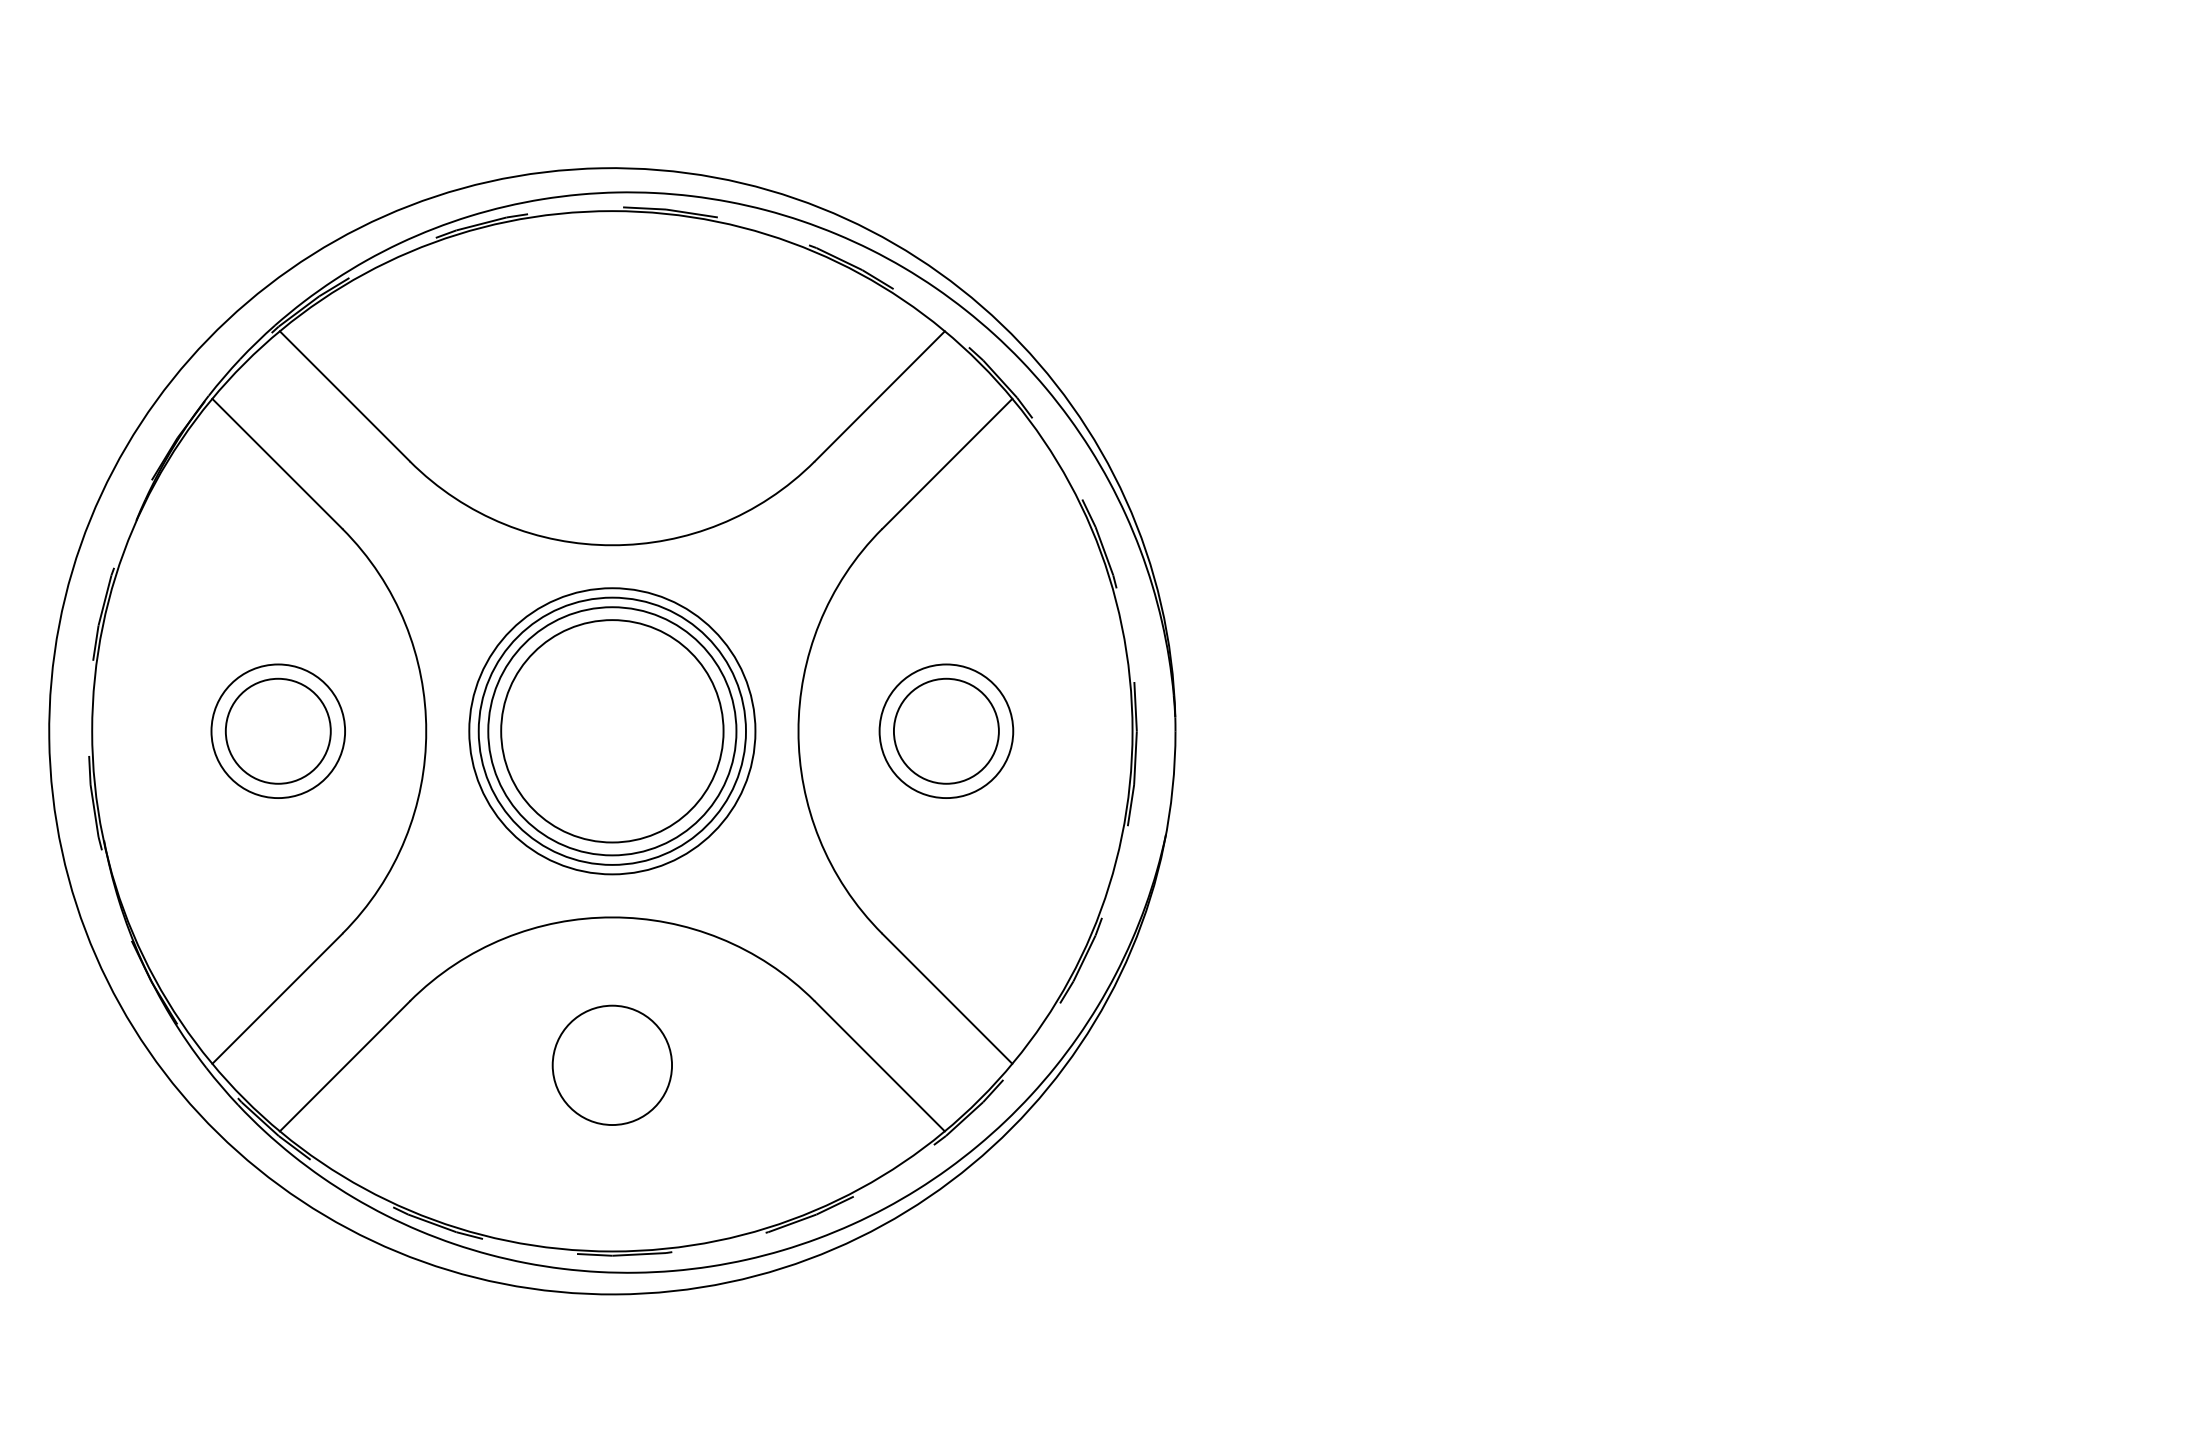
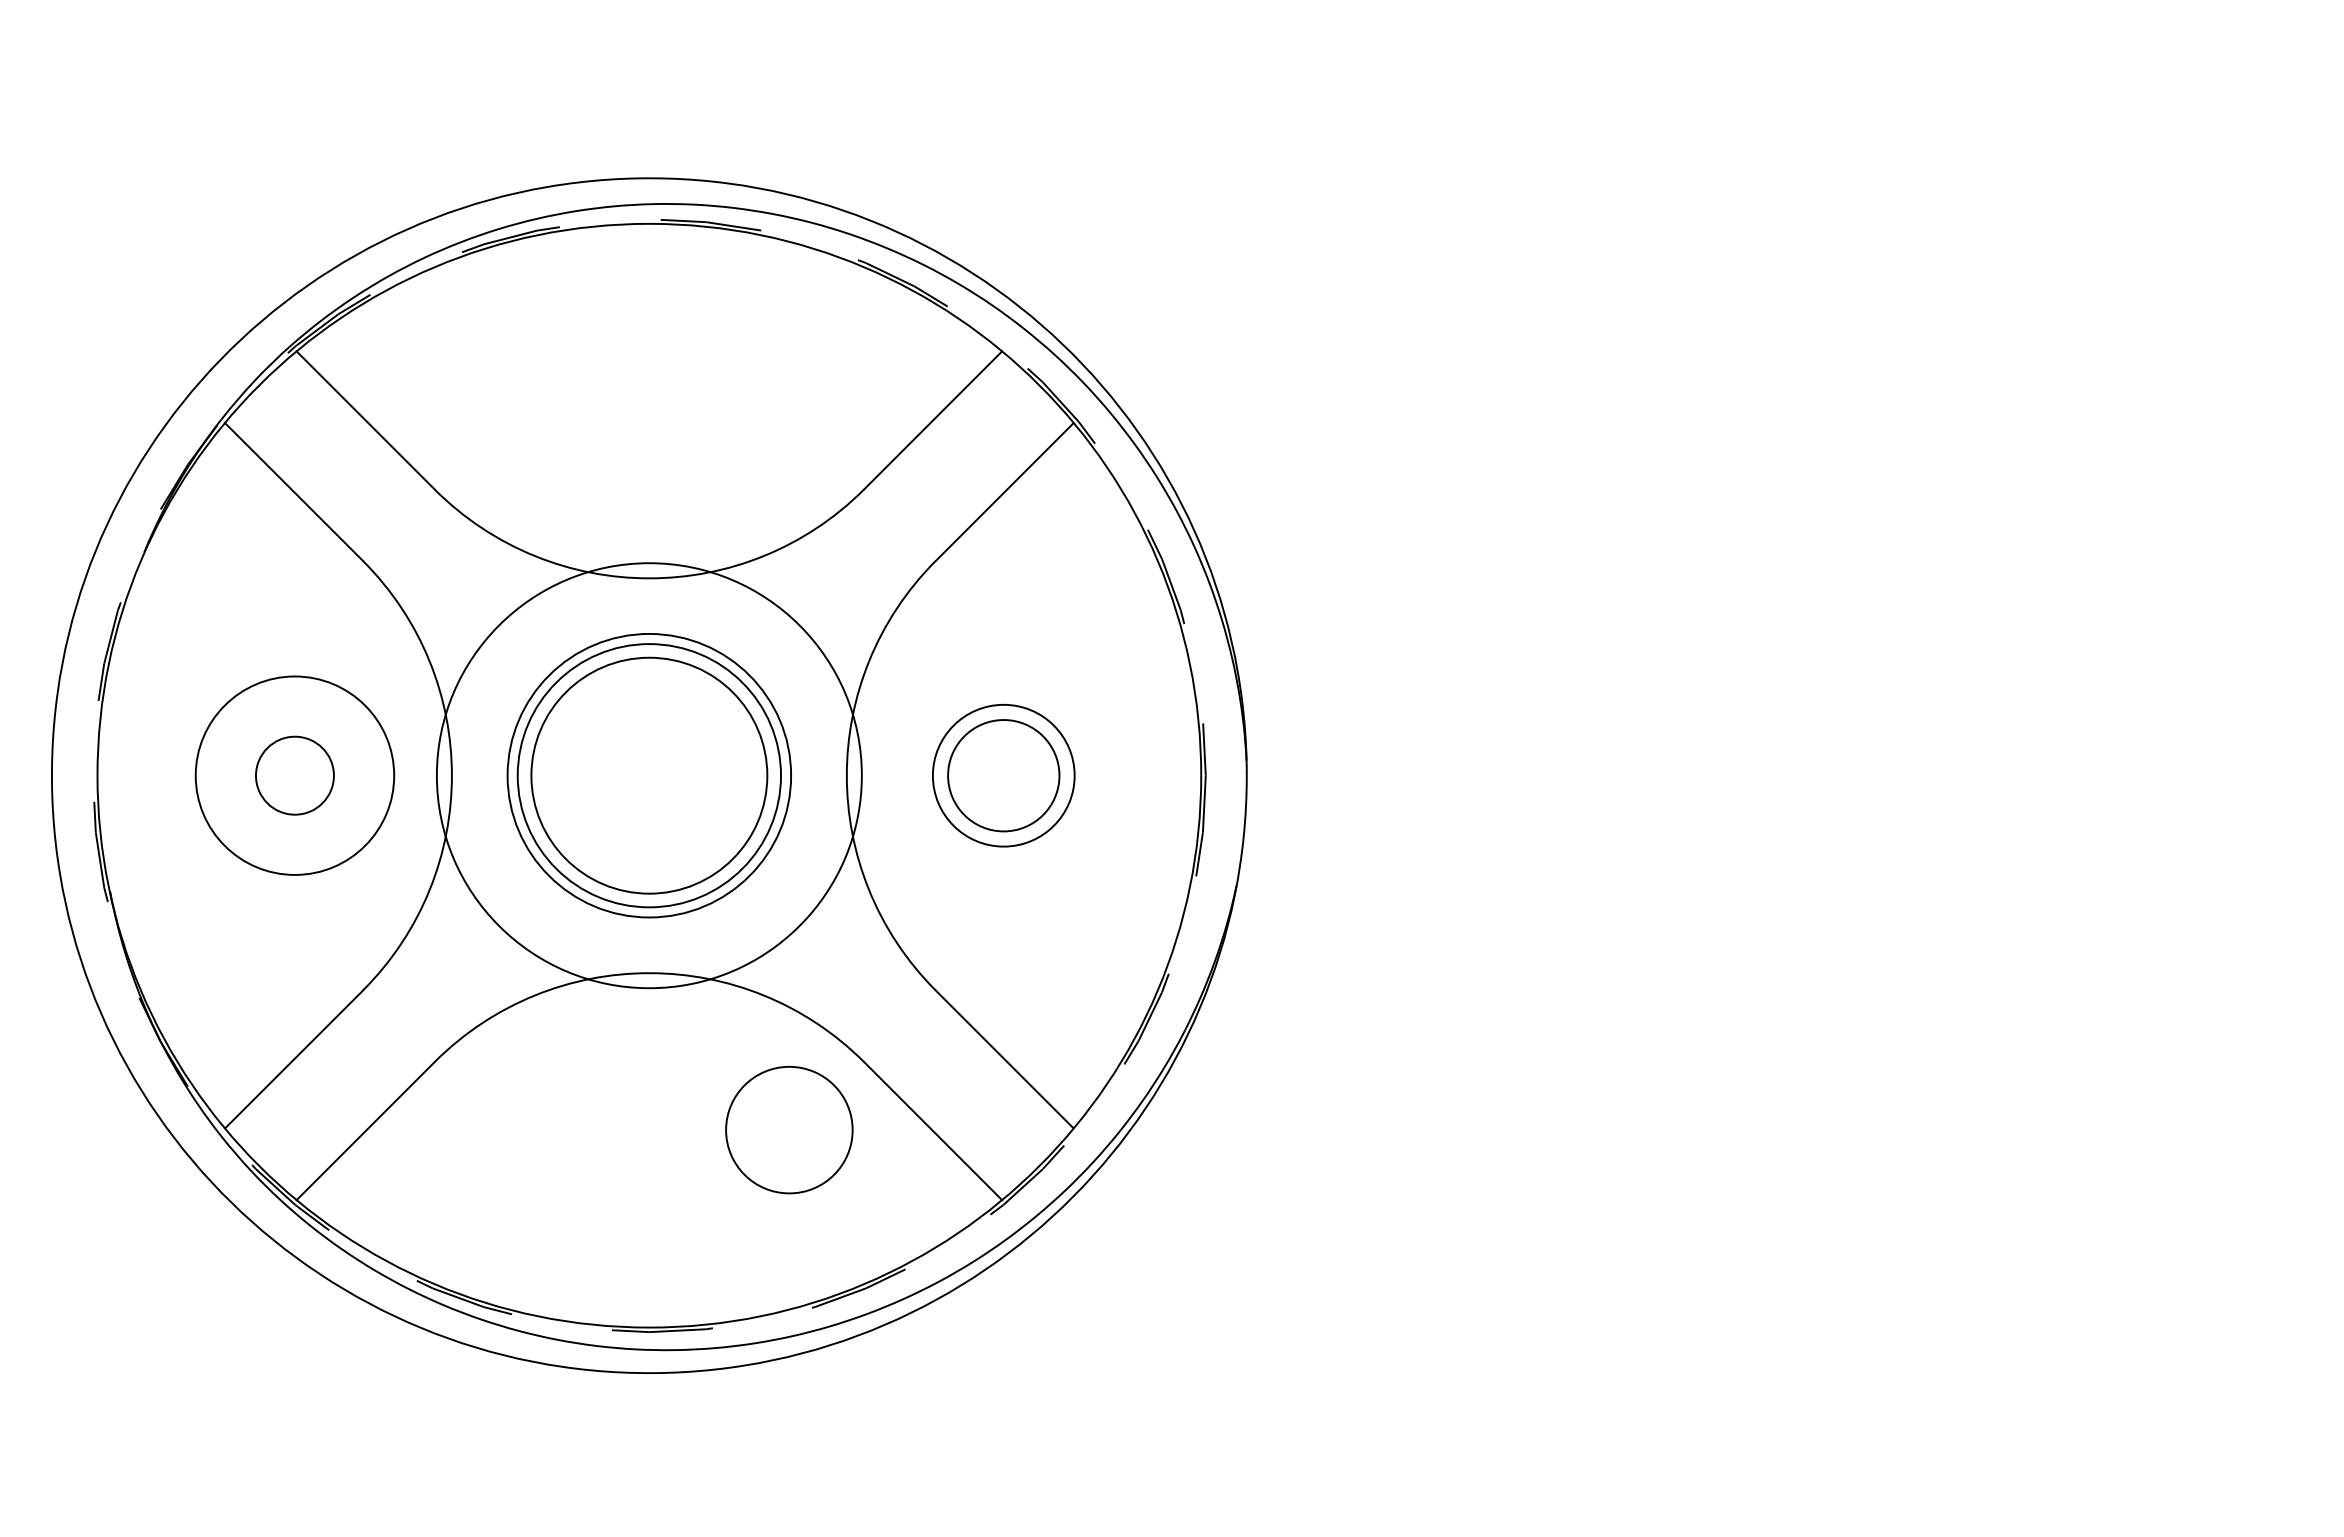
circle: (277, 731) -> (294, 775), size x0.7
circle: (277, 731) -> (294, 775), size x1.4
circle: (612, 731) -> (649, 775), size x1.4
circle: (612, 1064) -> (789, 1129), moved

